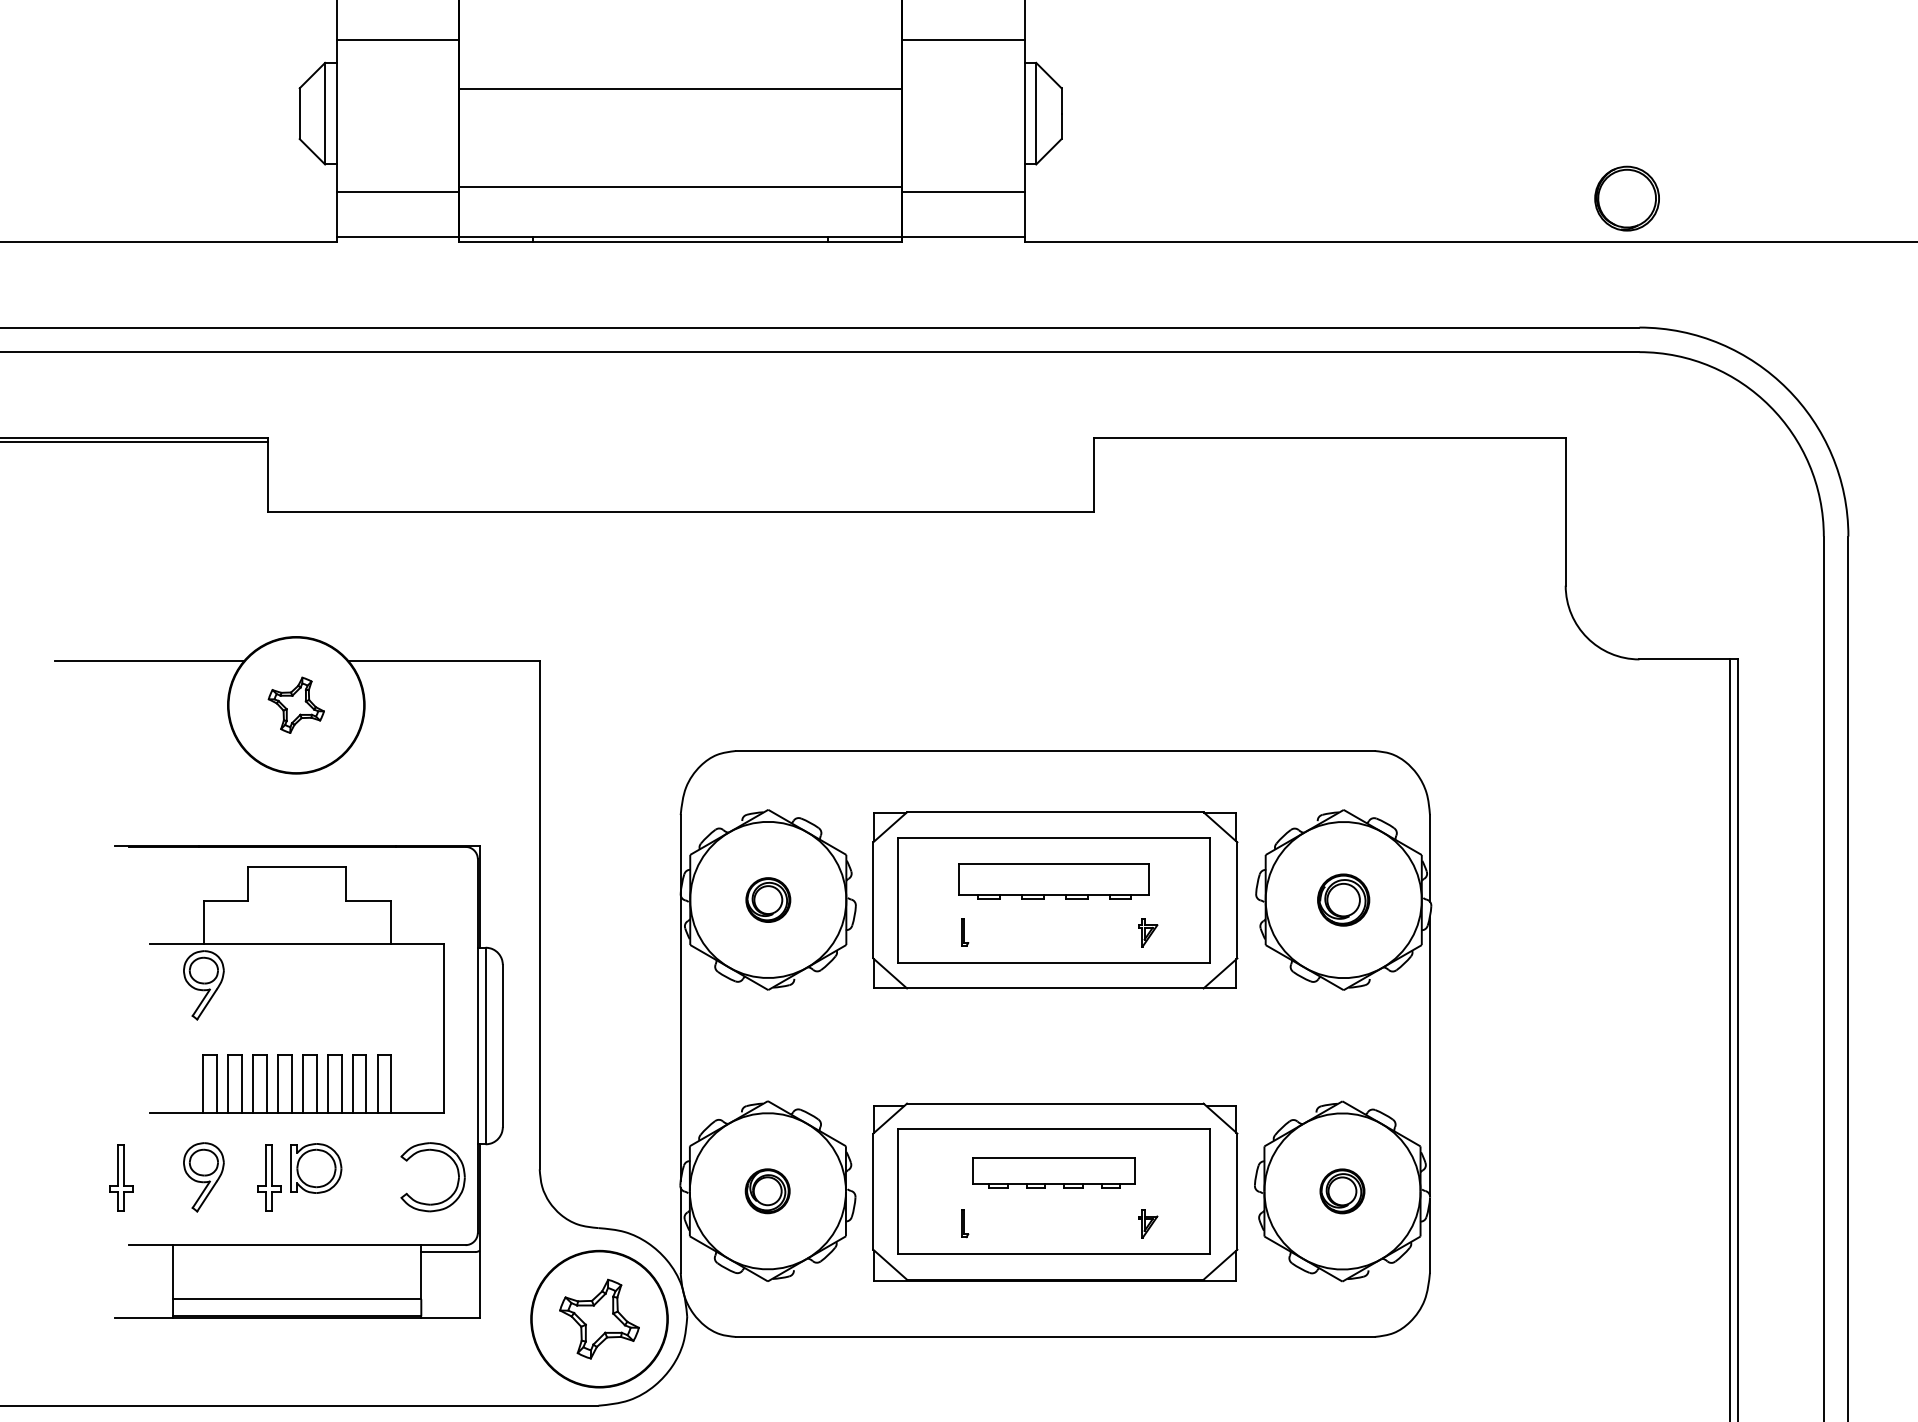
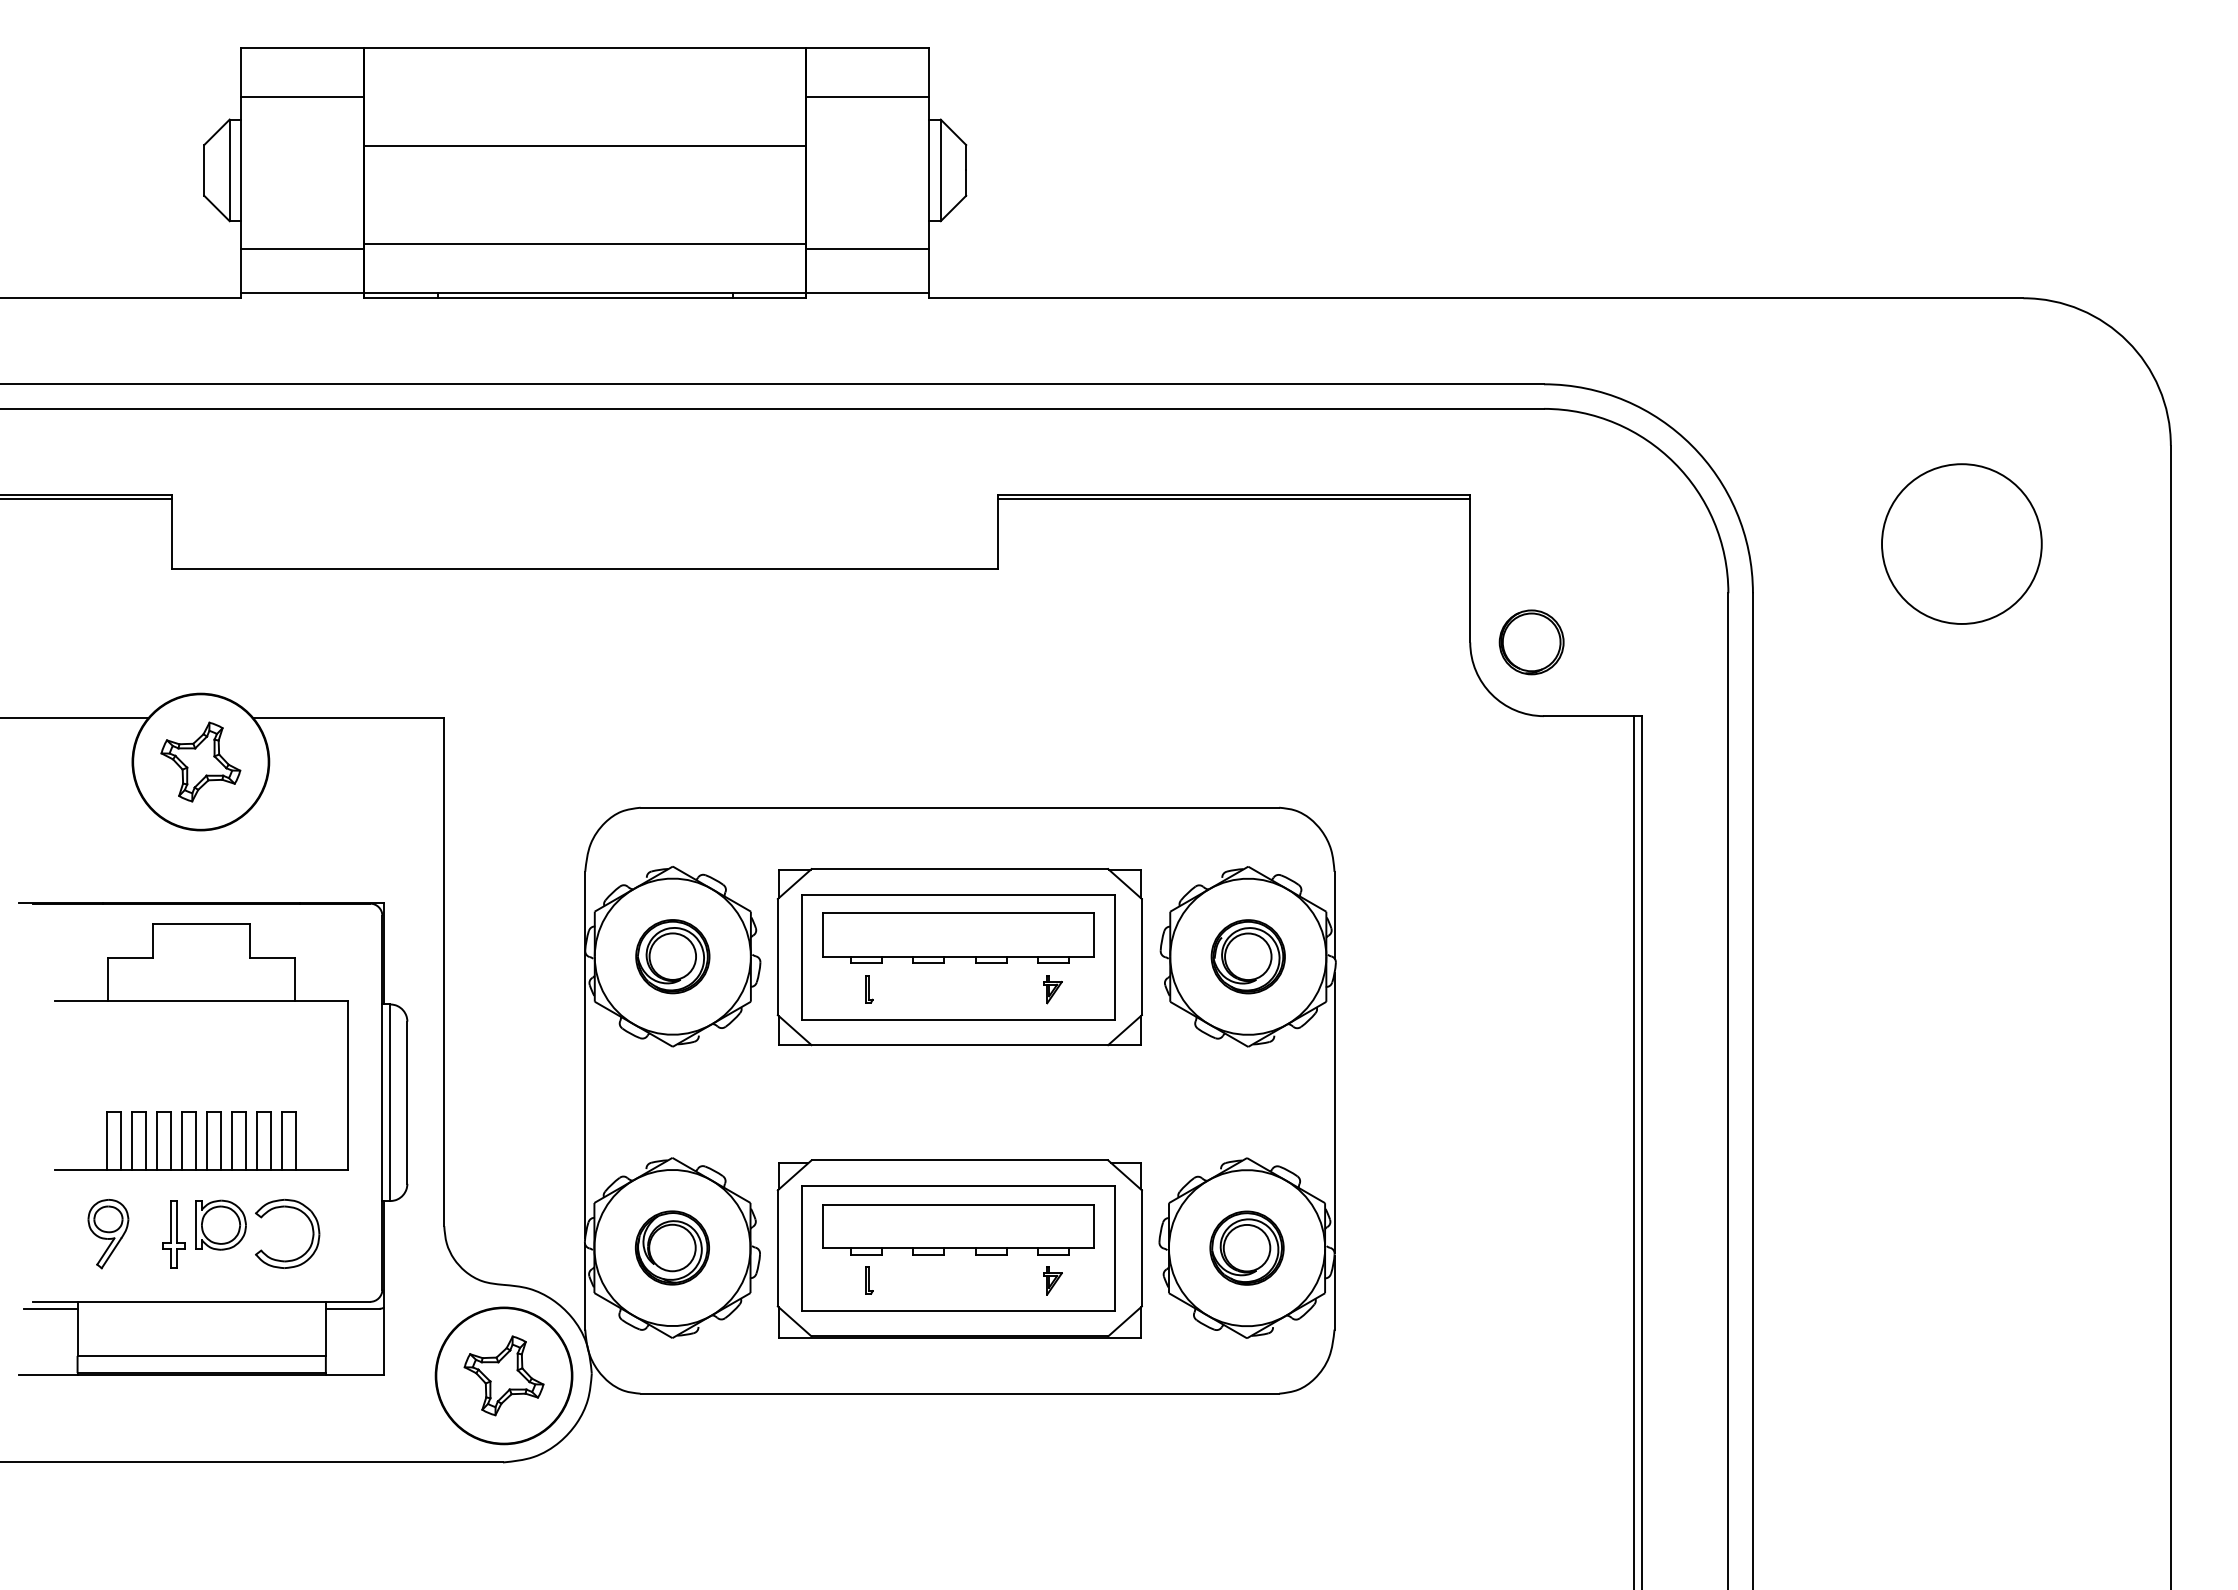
part: (1626, 198) -> (1531, 642), moved
line: (1329, 442) -> (1234, 499), added
part: (295, 704) -> (200, 761), size x1.43
part: (1053, 880) -> (958, 937), size x1.43
part: (767, 899) -> (672, 956), size x1.67
part: (1342, 899) -> (1247, 956), size x1.43
part: (203, 985) -> (108, 1042), removed
part: (456, 1170) -> (311, 1227), moved
part: (1053, 1172) -> (958, 1229), size x1.67
part: (120, 1177) -> (25, 1234), removed
part: (766, 1190) -> (671, 1247), size x1.67
part: (1341, 1190) -> (1246, 1247), size x1.67
line: (145, 1251) -> (50, 1308), added

